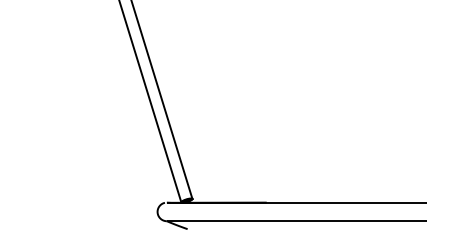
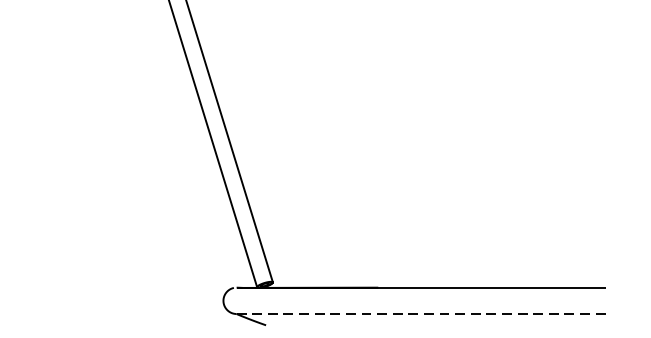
line: (297, 221) -> (421, 314), solid -> dashed

